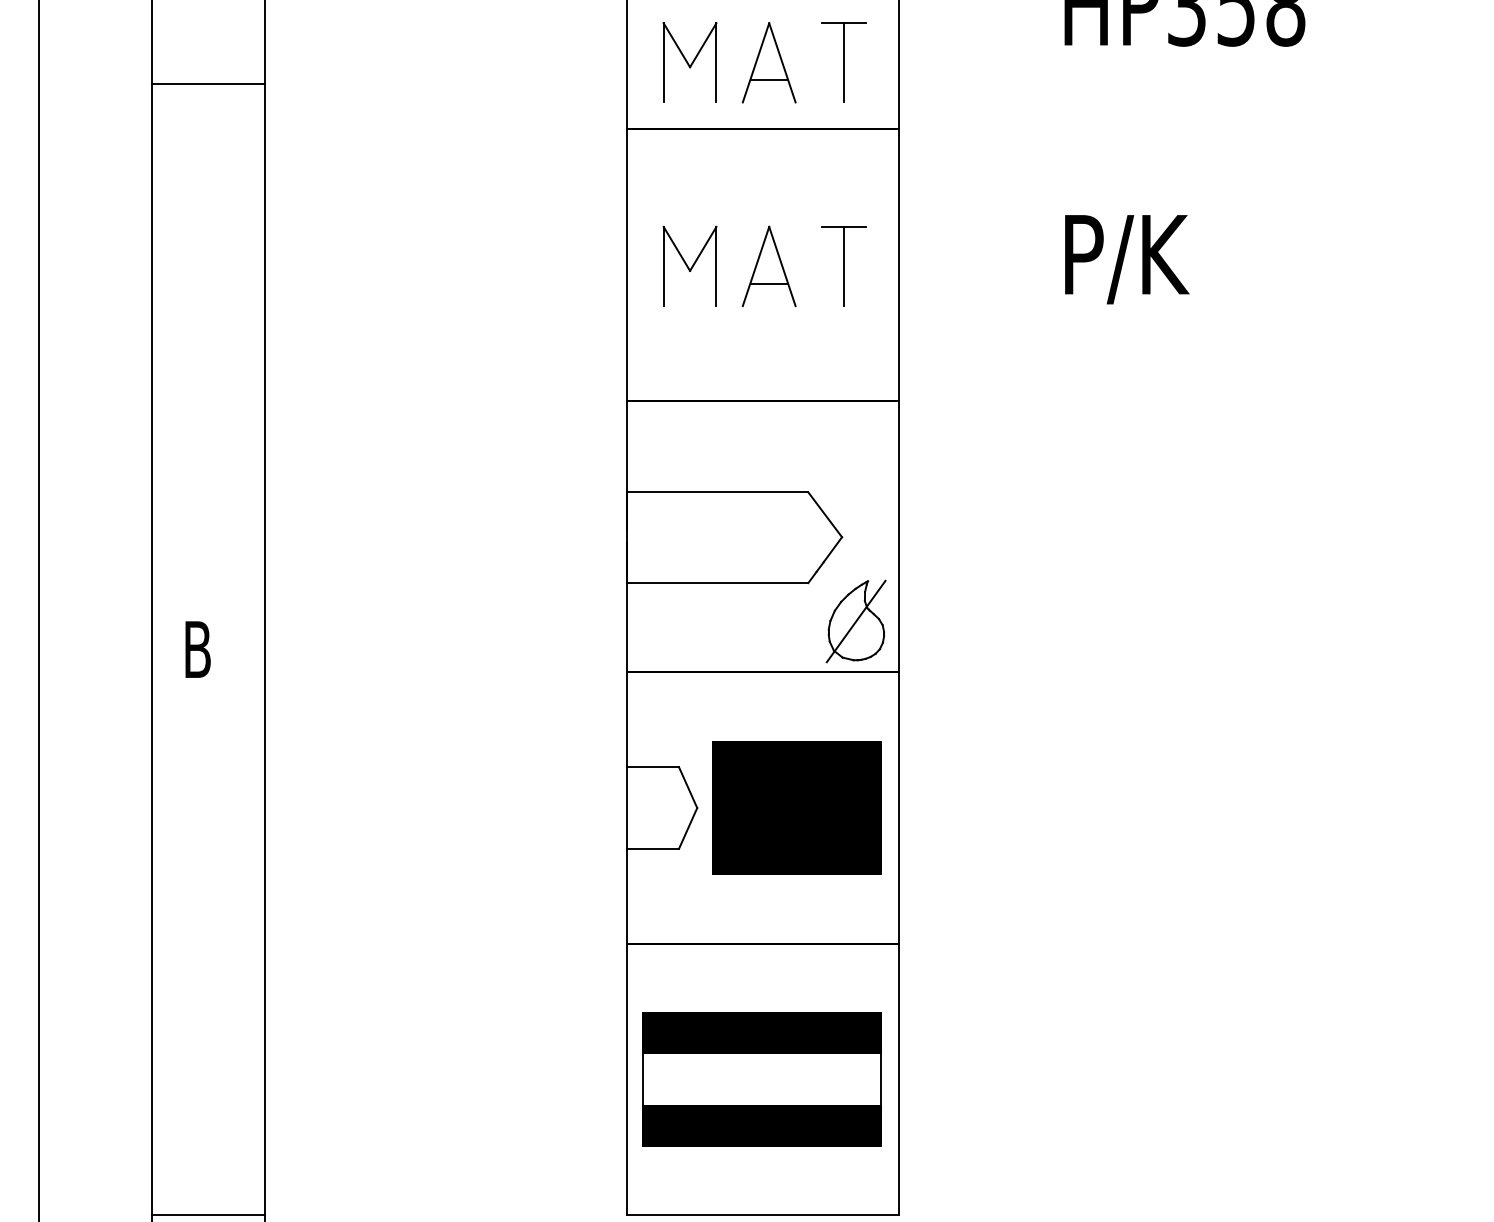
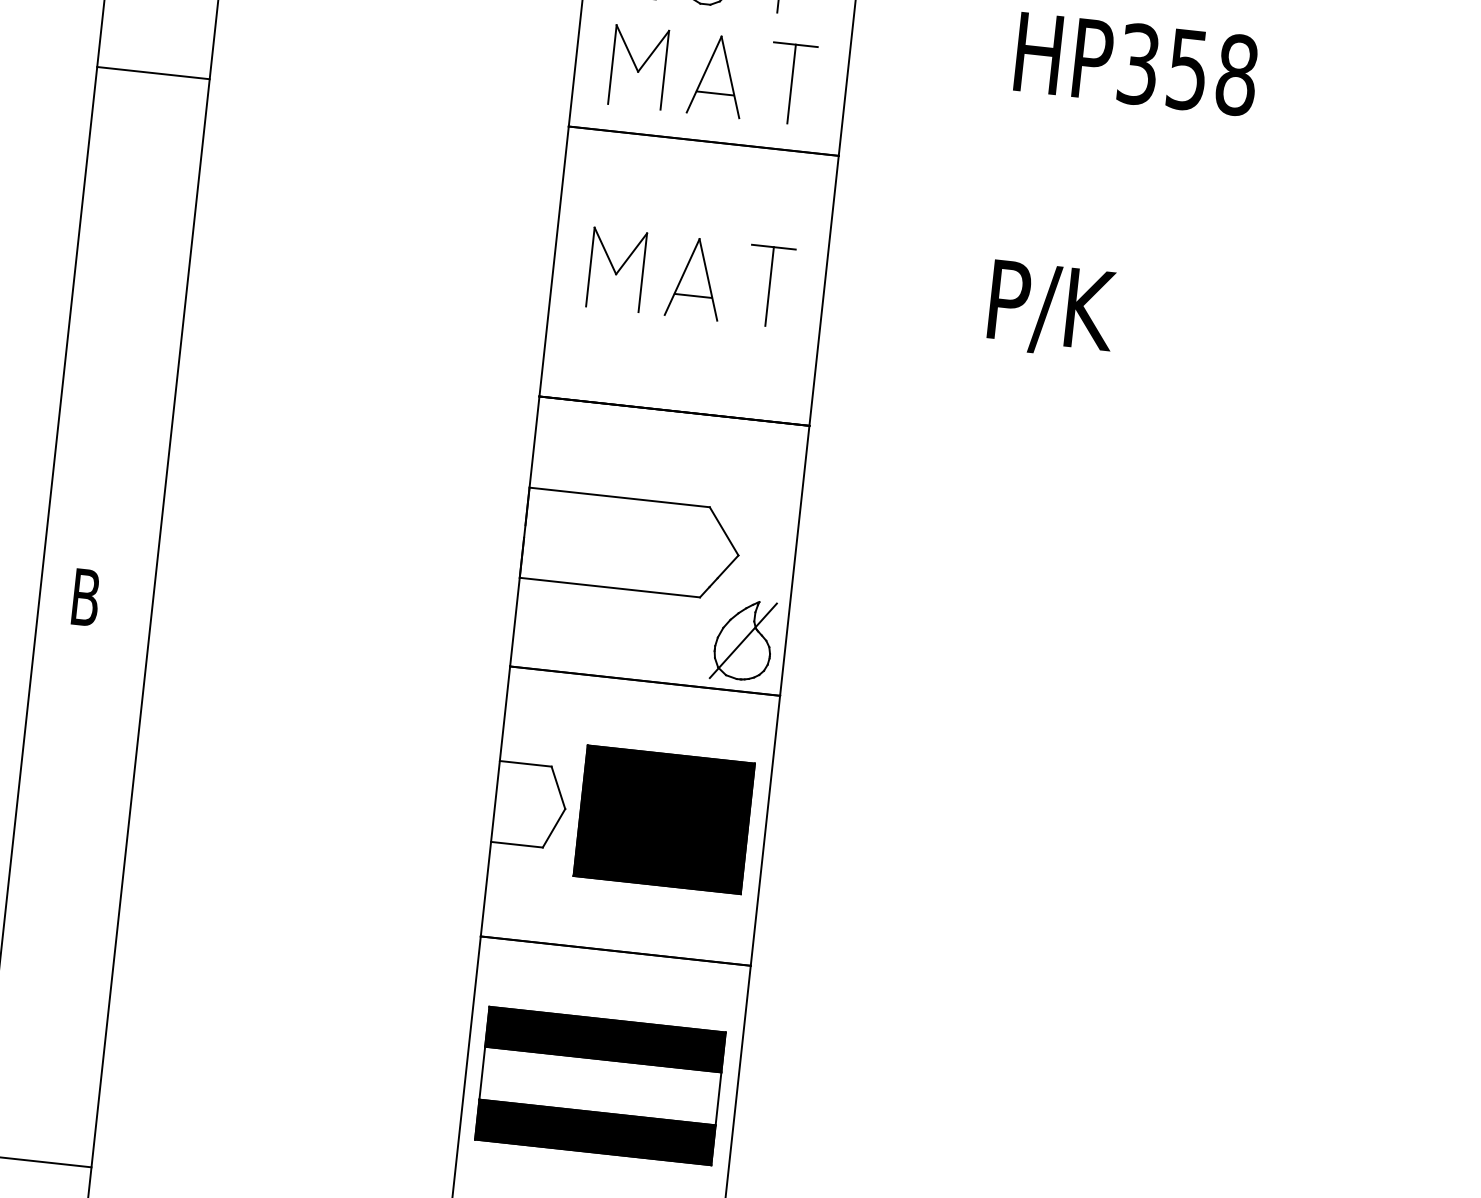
line: (207, 83) -> (152, 72), moved

